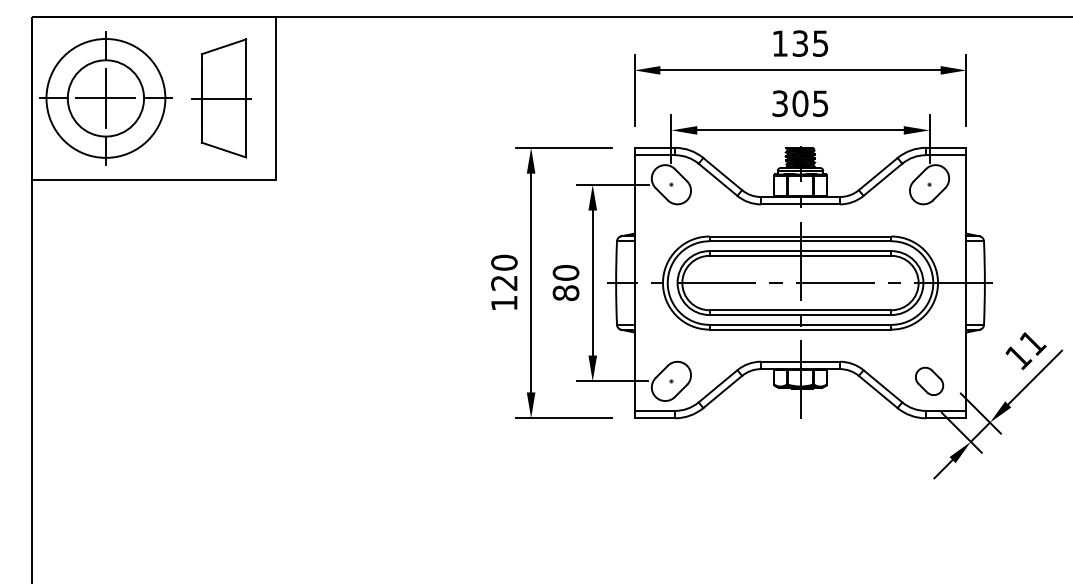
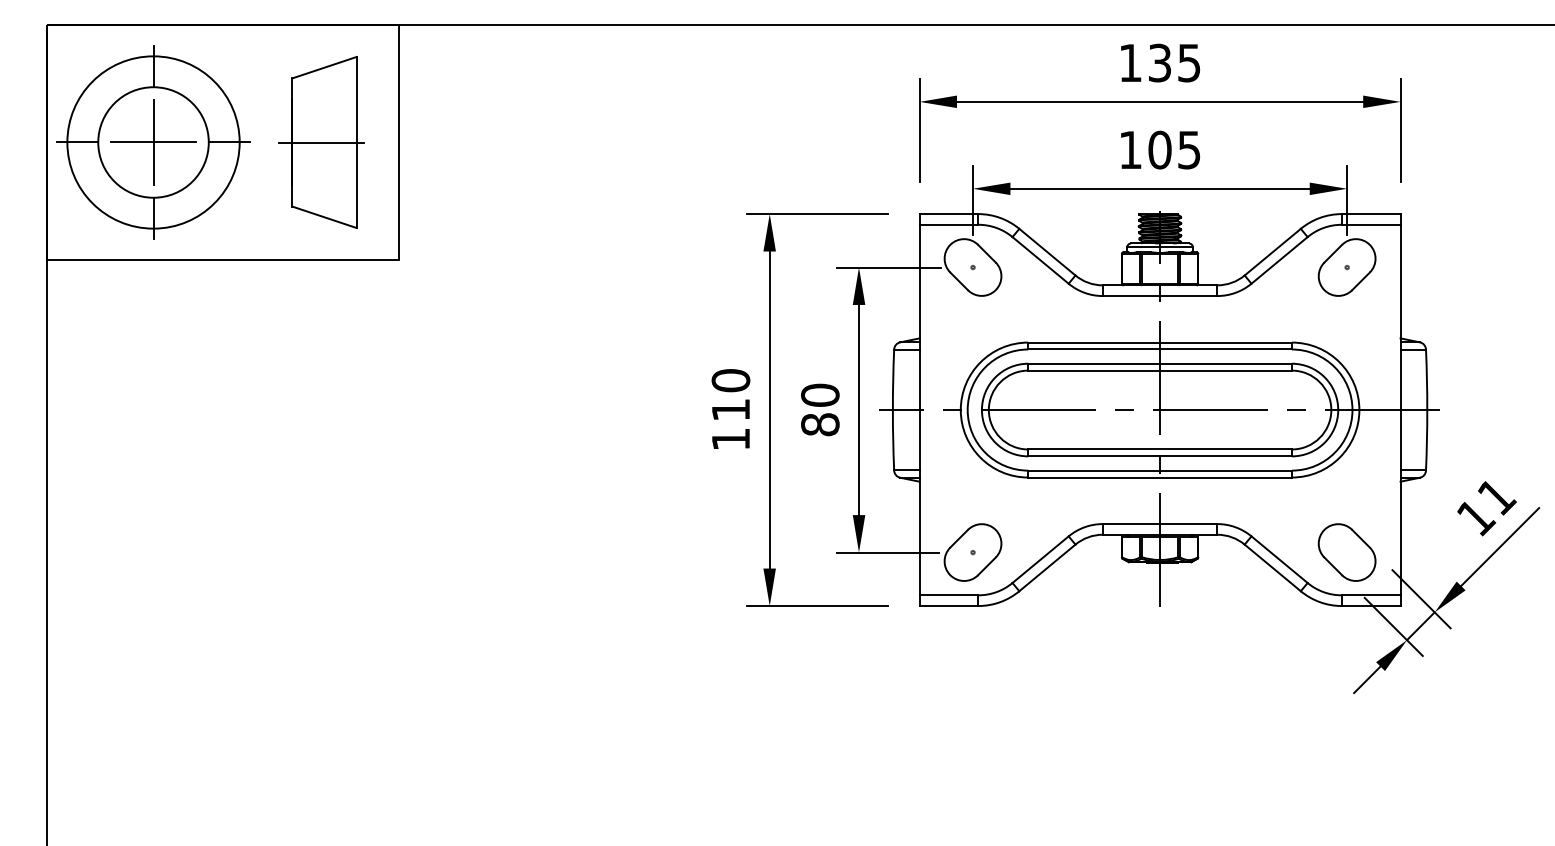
text: (779, 103) -> (1129, 149), 305 -> 105
text: (504, 282) -> (731, 409), 120 -> 110
part: (929, 381) -> (1347, 552), size x1.43

